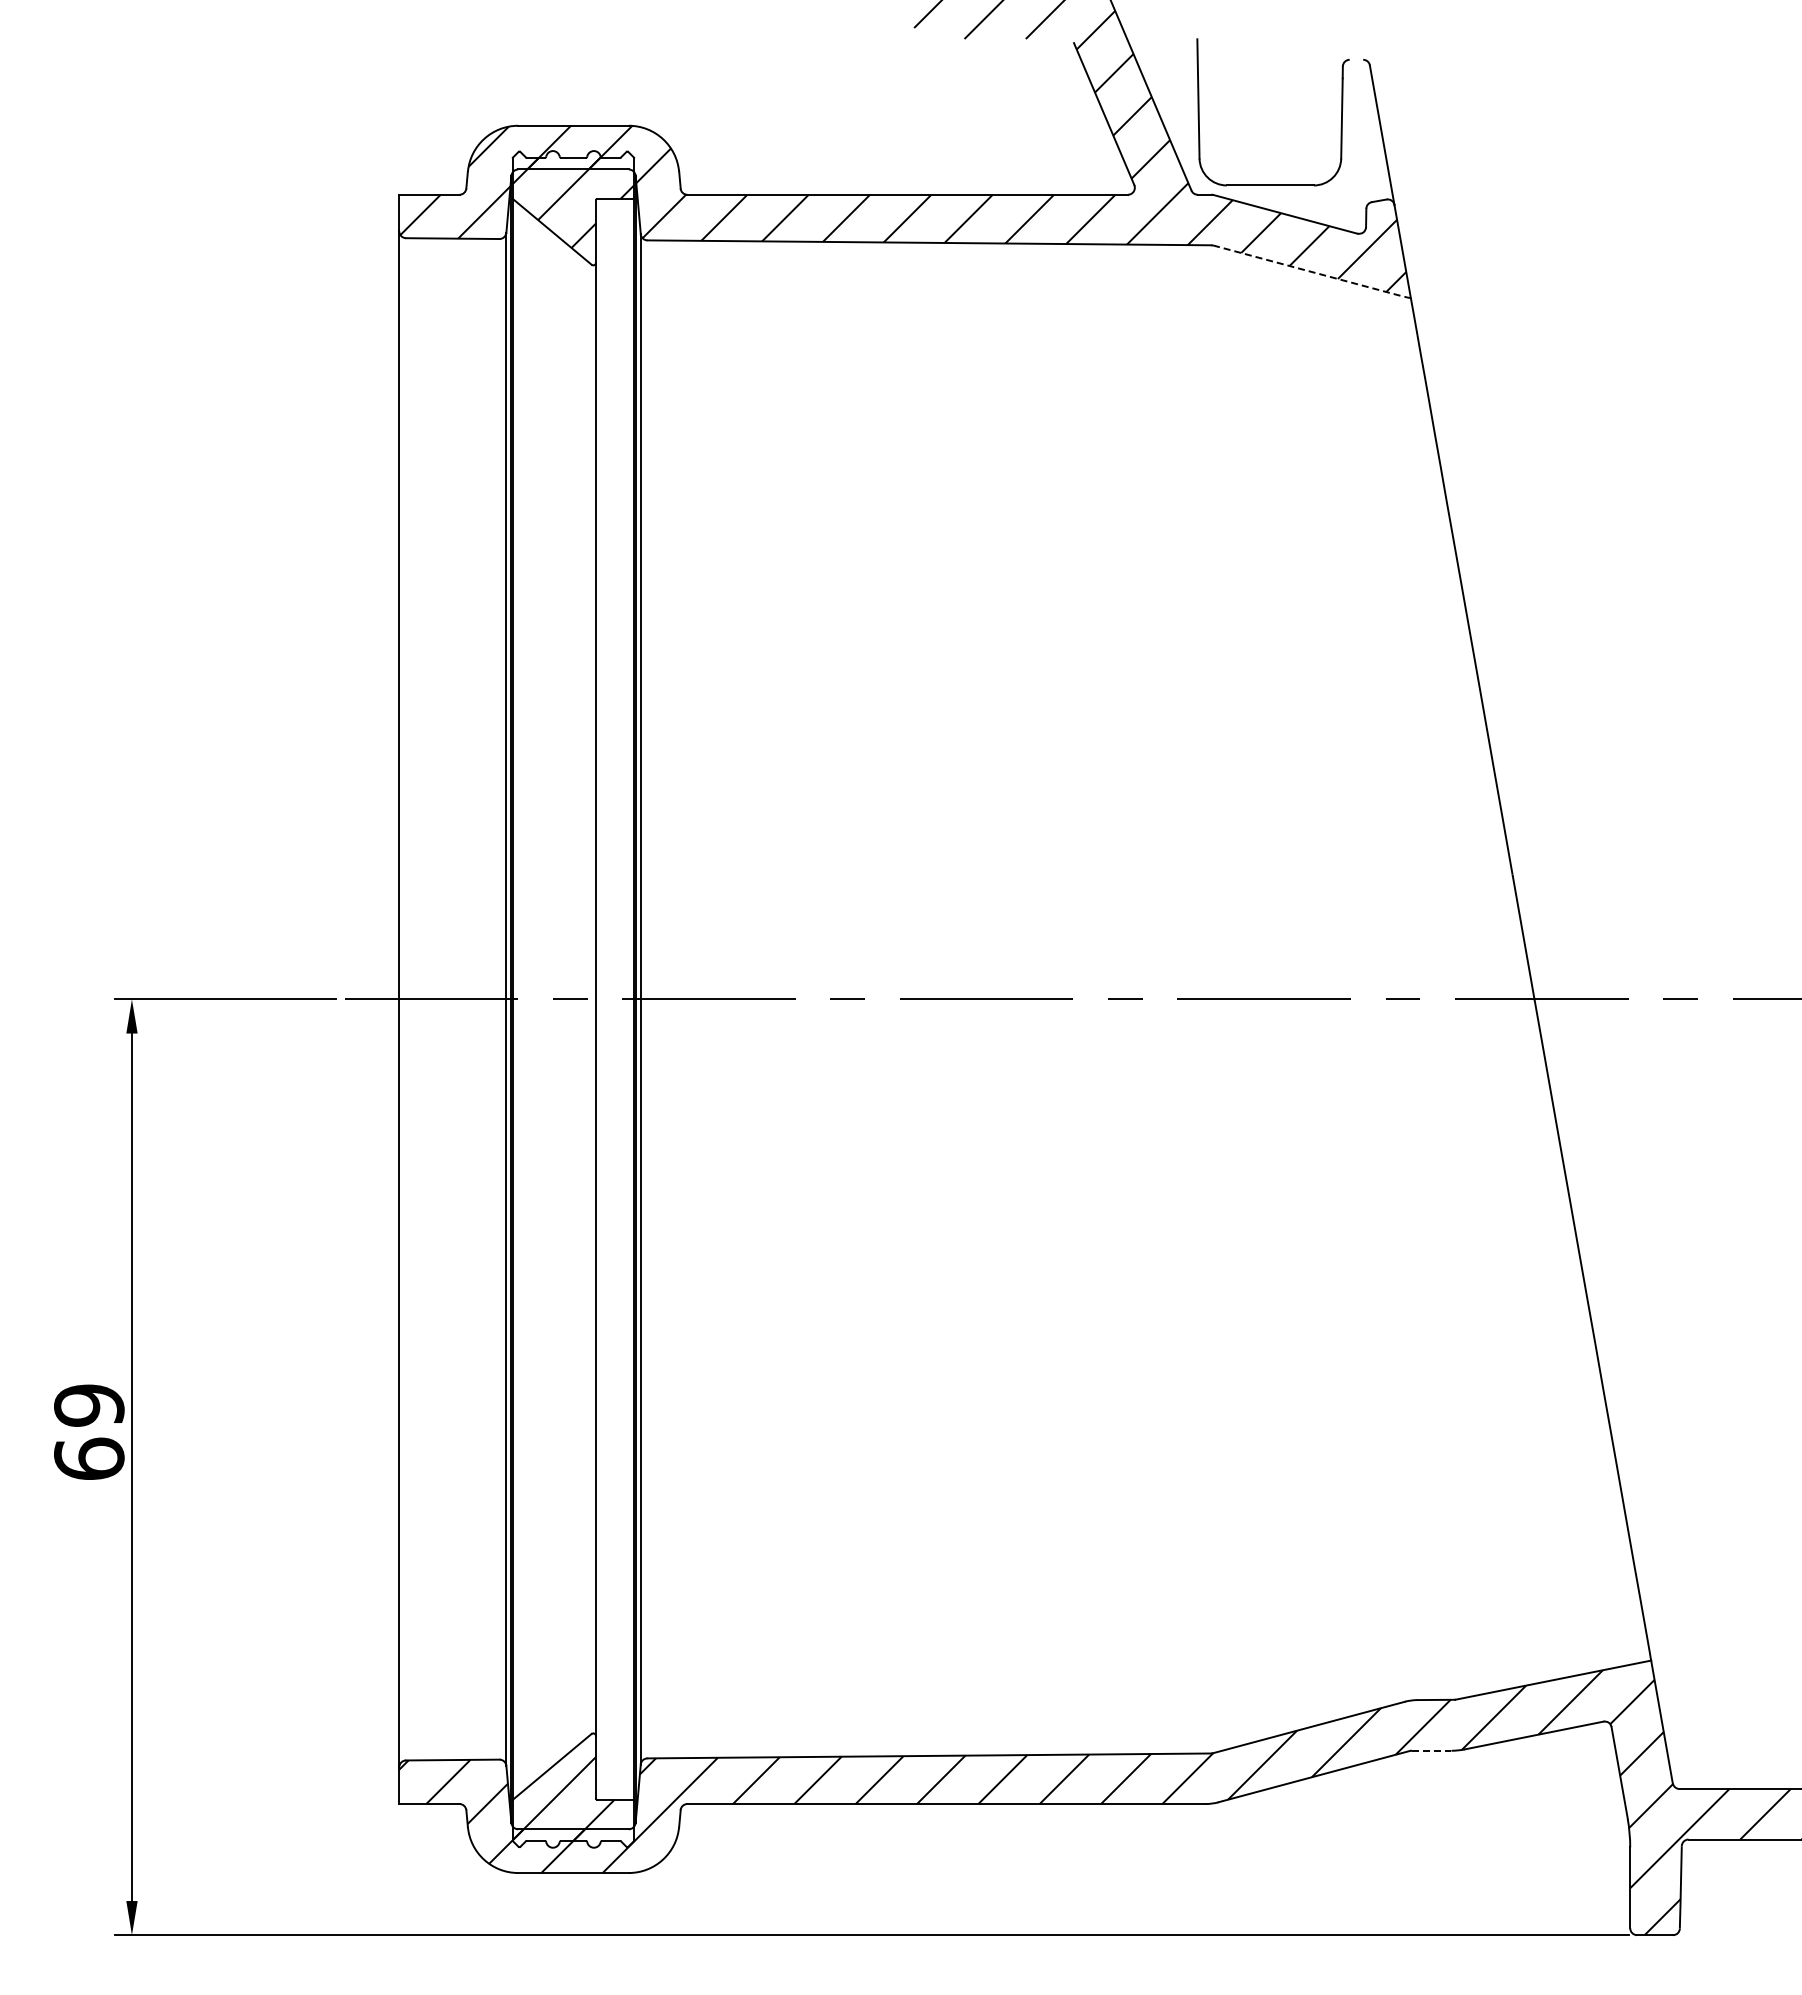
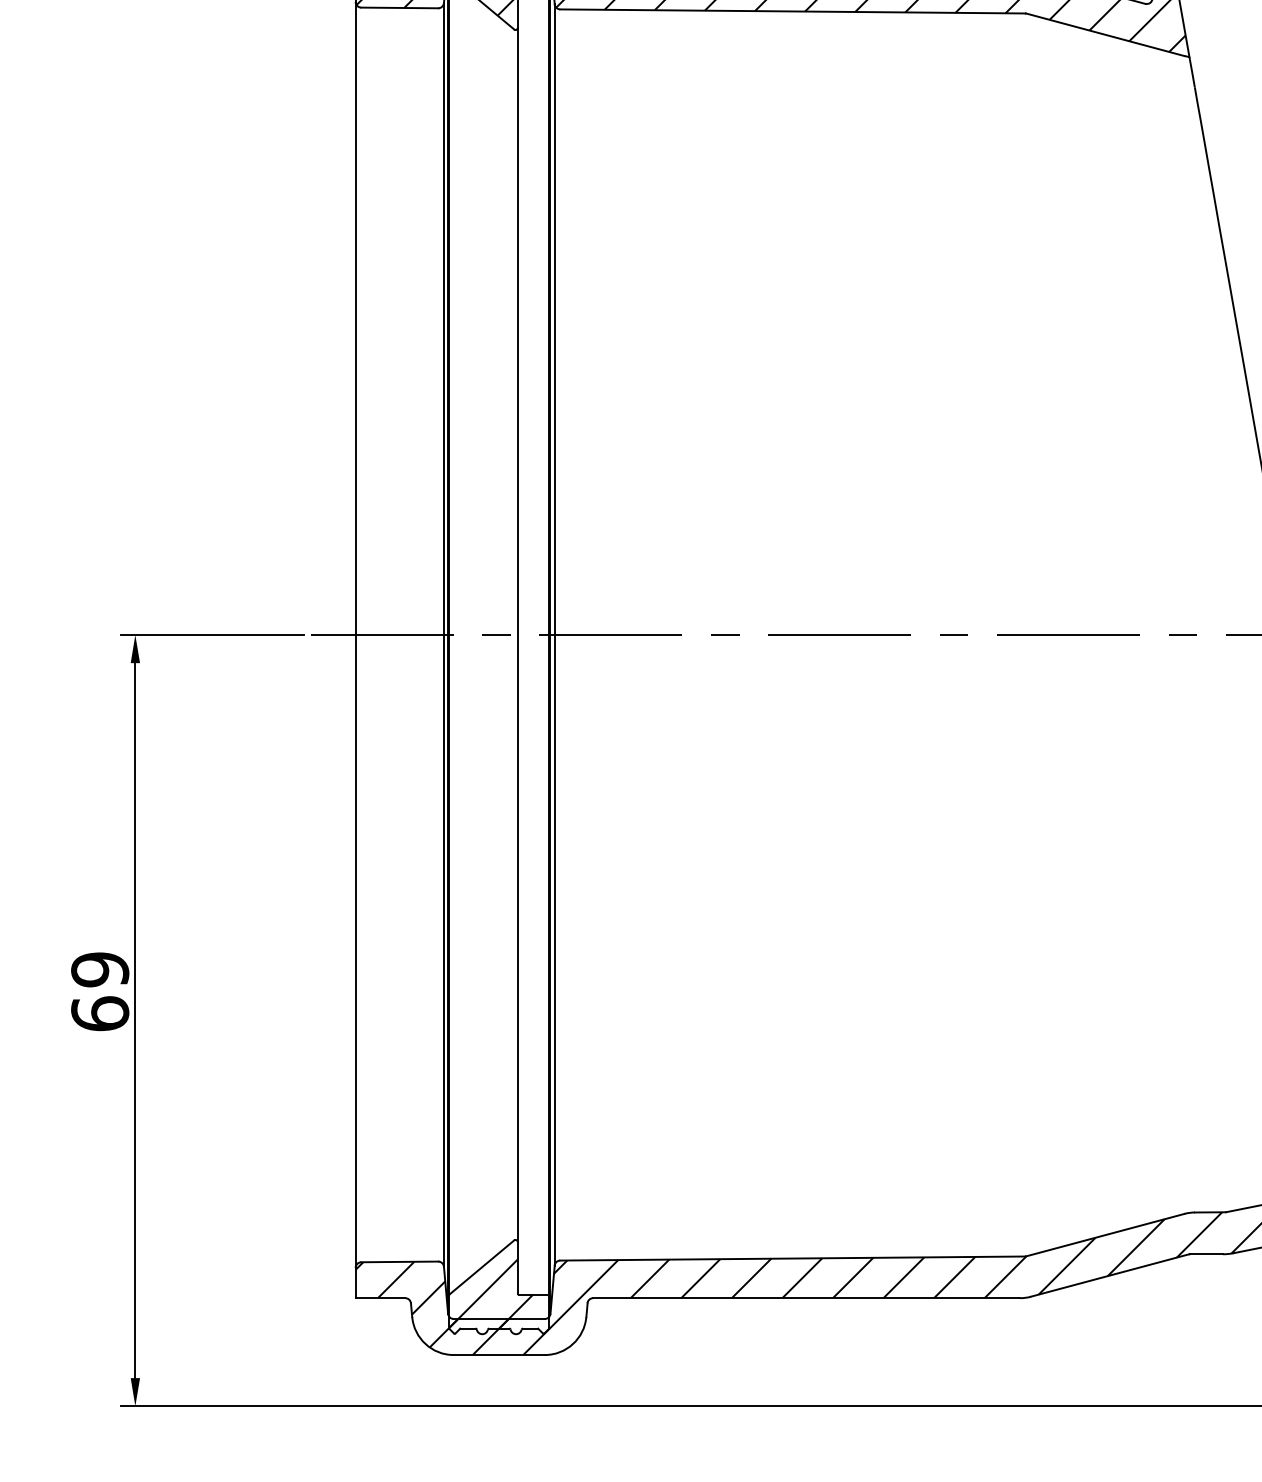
line: (1309, 271) -> (1105, 35), dashed -> solid
line: (1431, 1750) -> (1206, 1254), dashed -> solid

